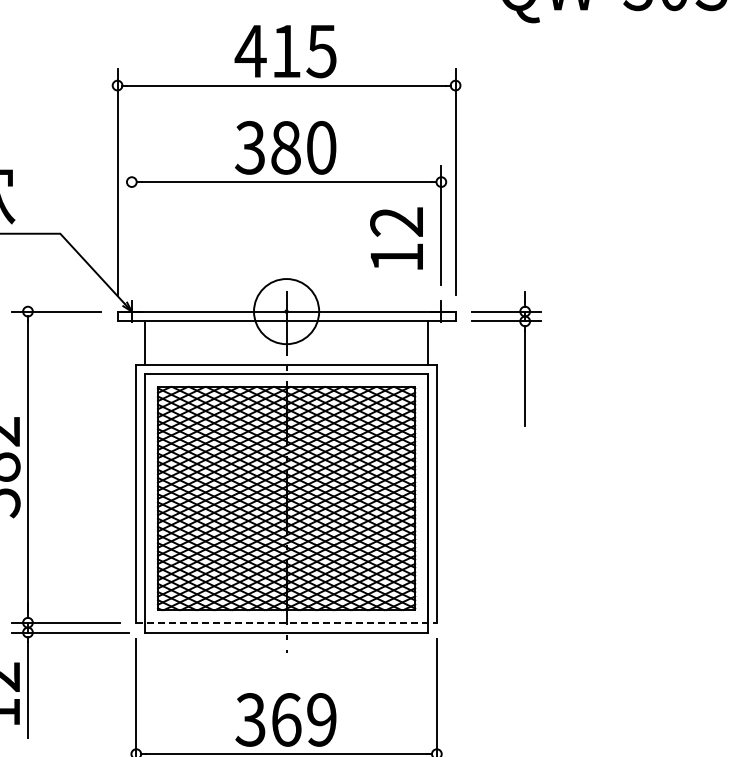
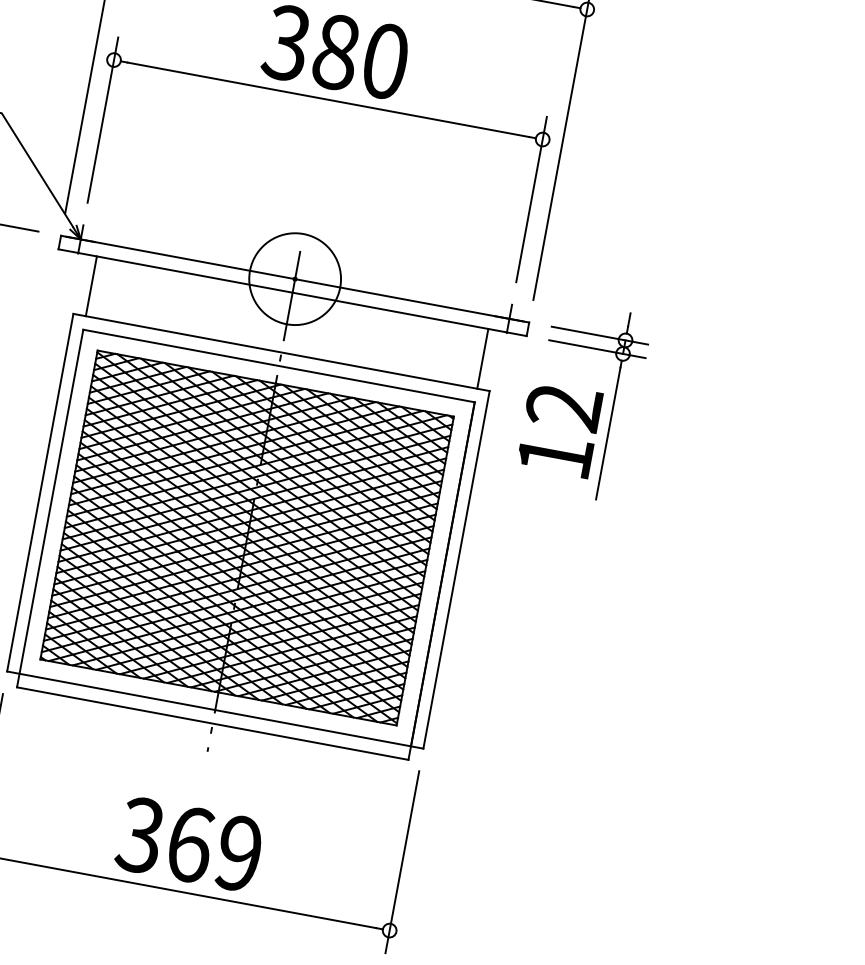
line: (131, 225) -> (102, 120), added
text: (396, 238) -> (559, 429), moved
line: (287, 622) -> (216, 709), dashed -> solid

